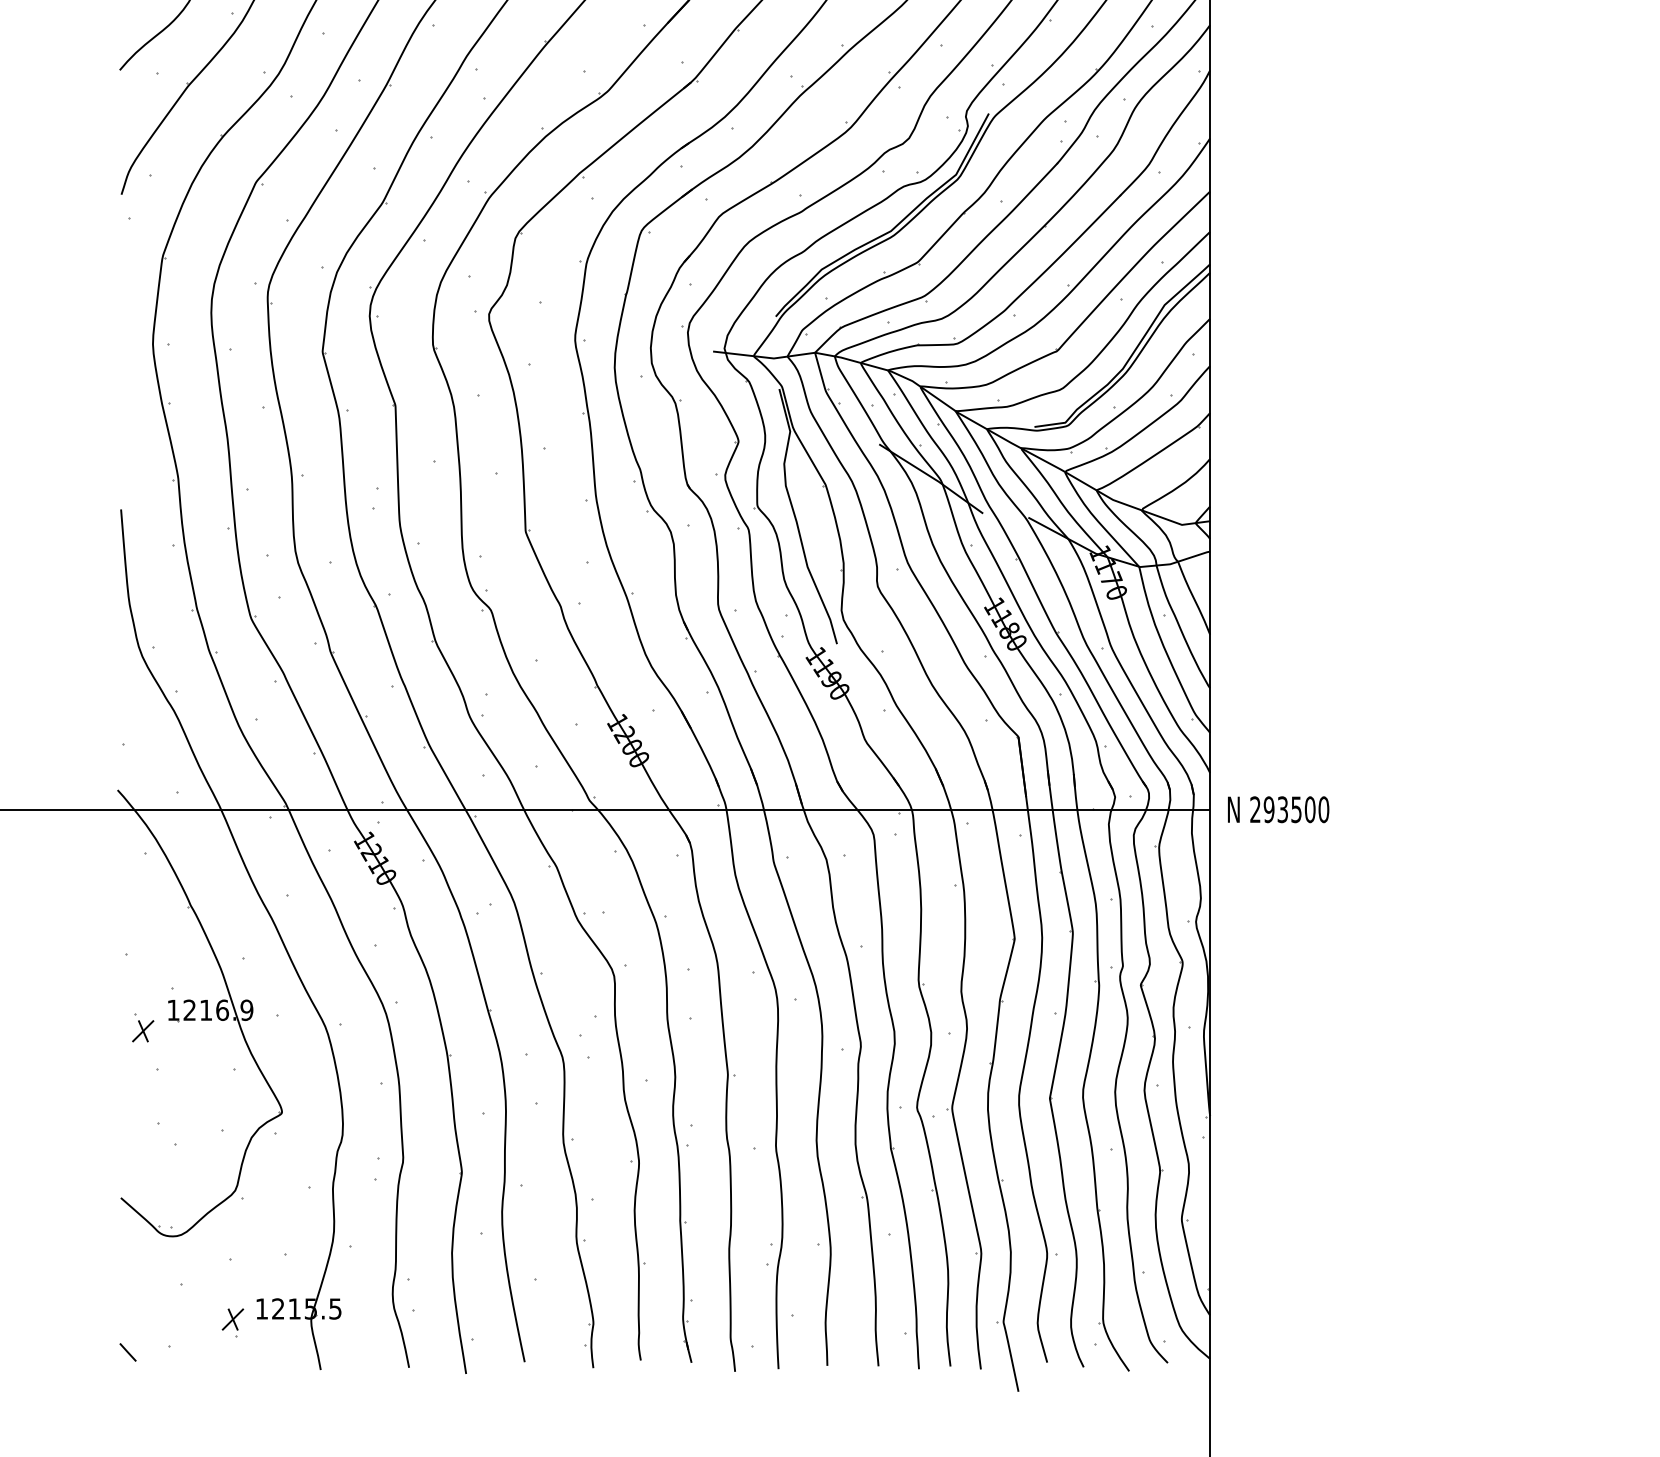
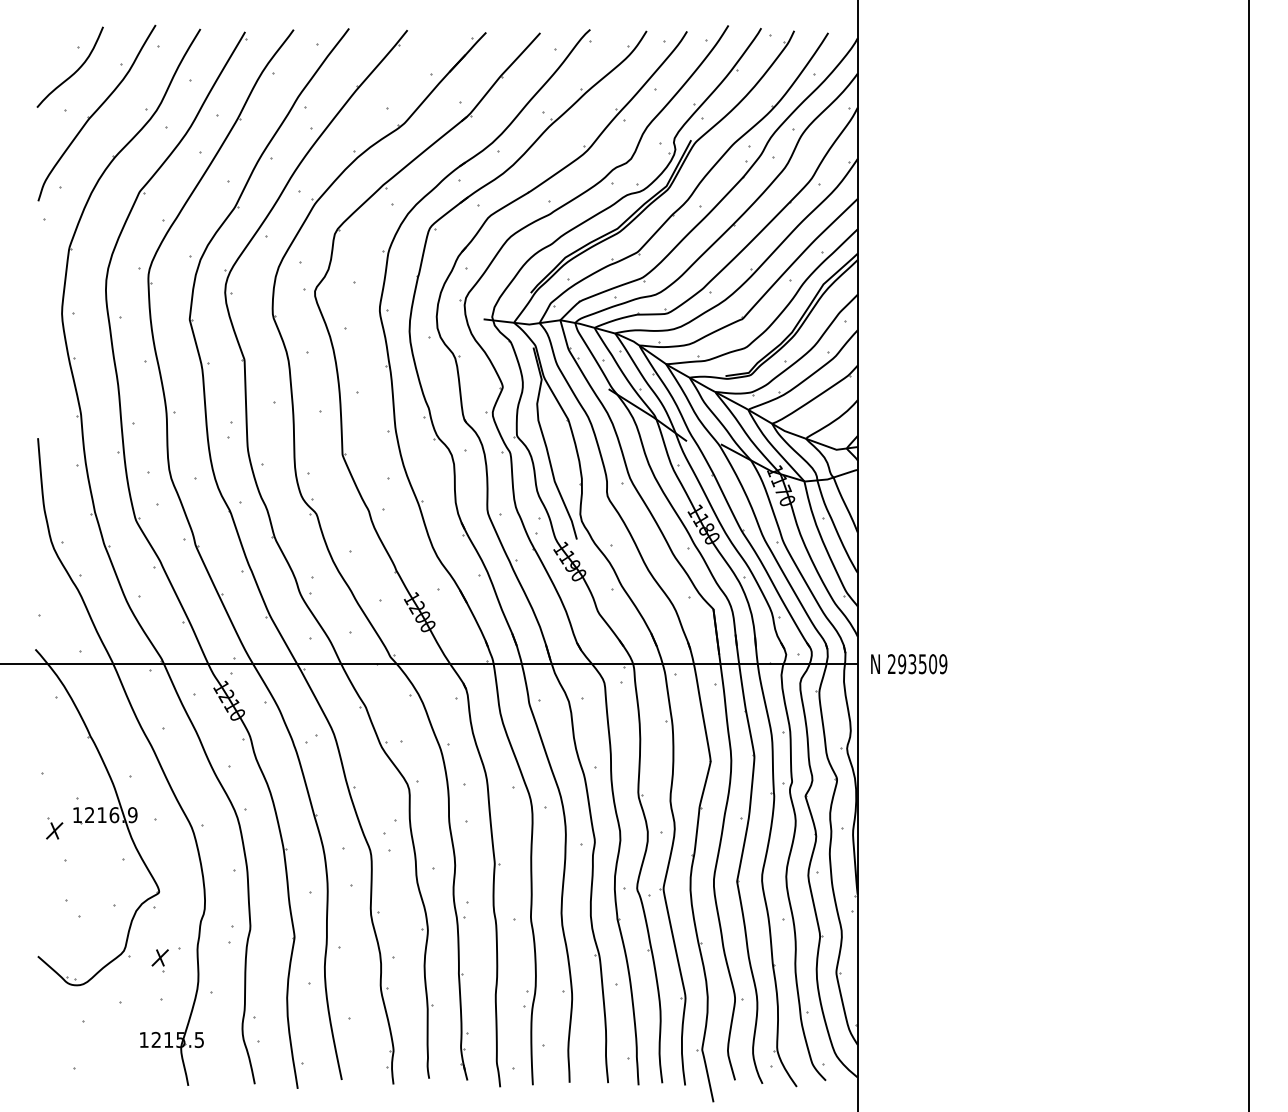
text: (1324, 810) -> (943, 664), 293500 -> 293509
part: (231, 1322) -> (159, 960), moved
line: (127, 1352) -> (42, 1072), removed

